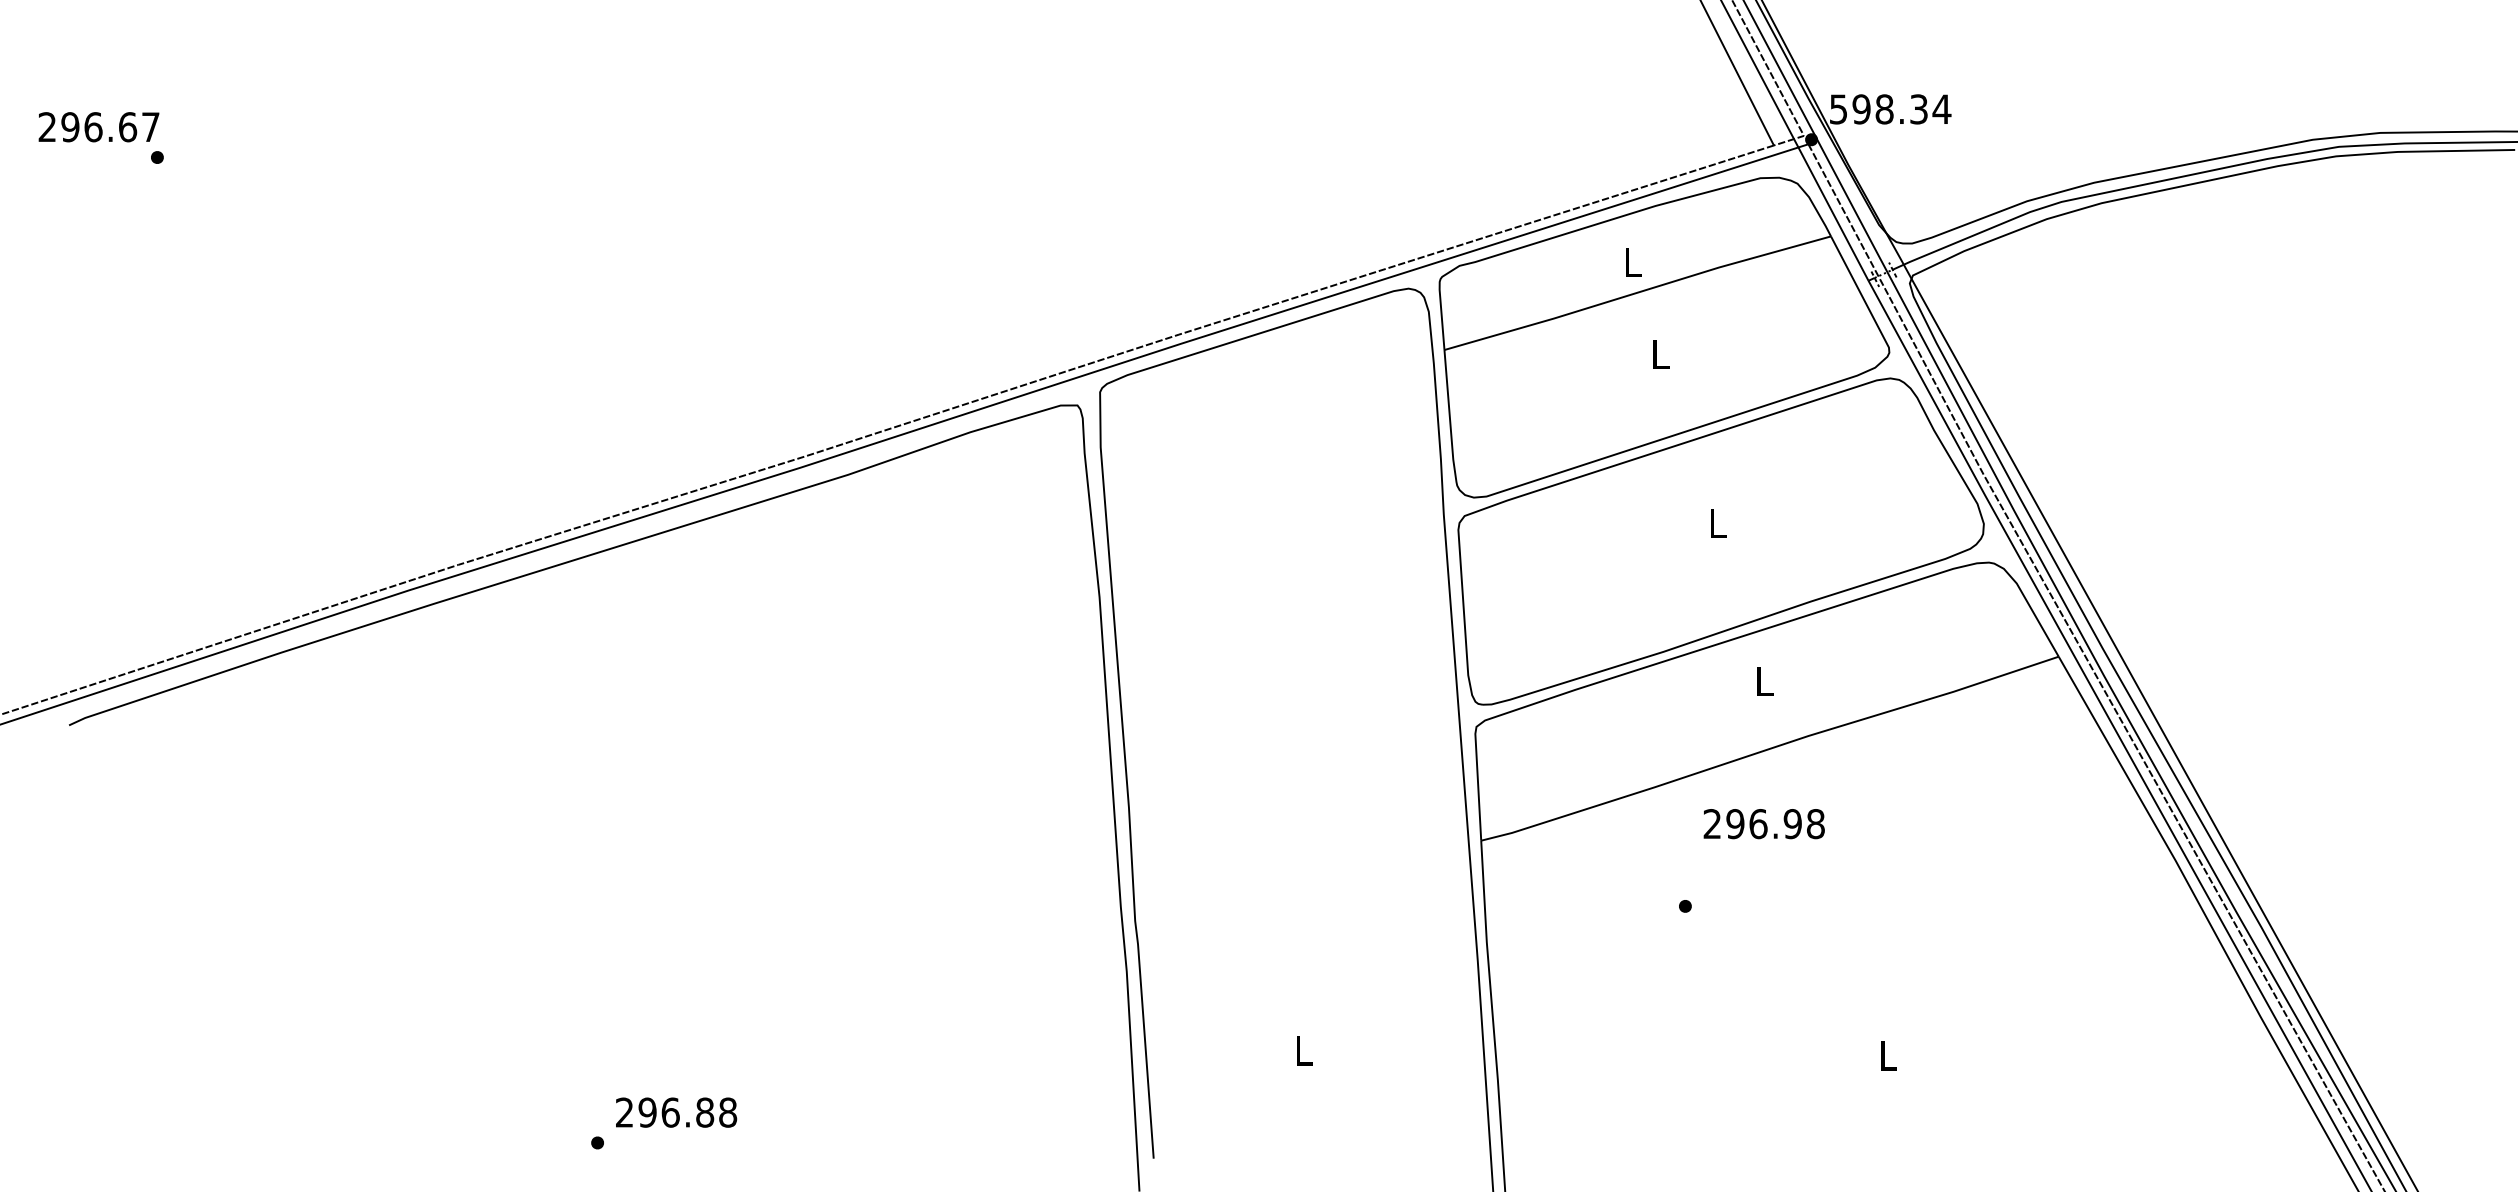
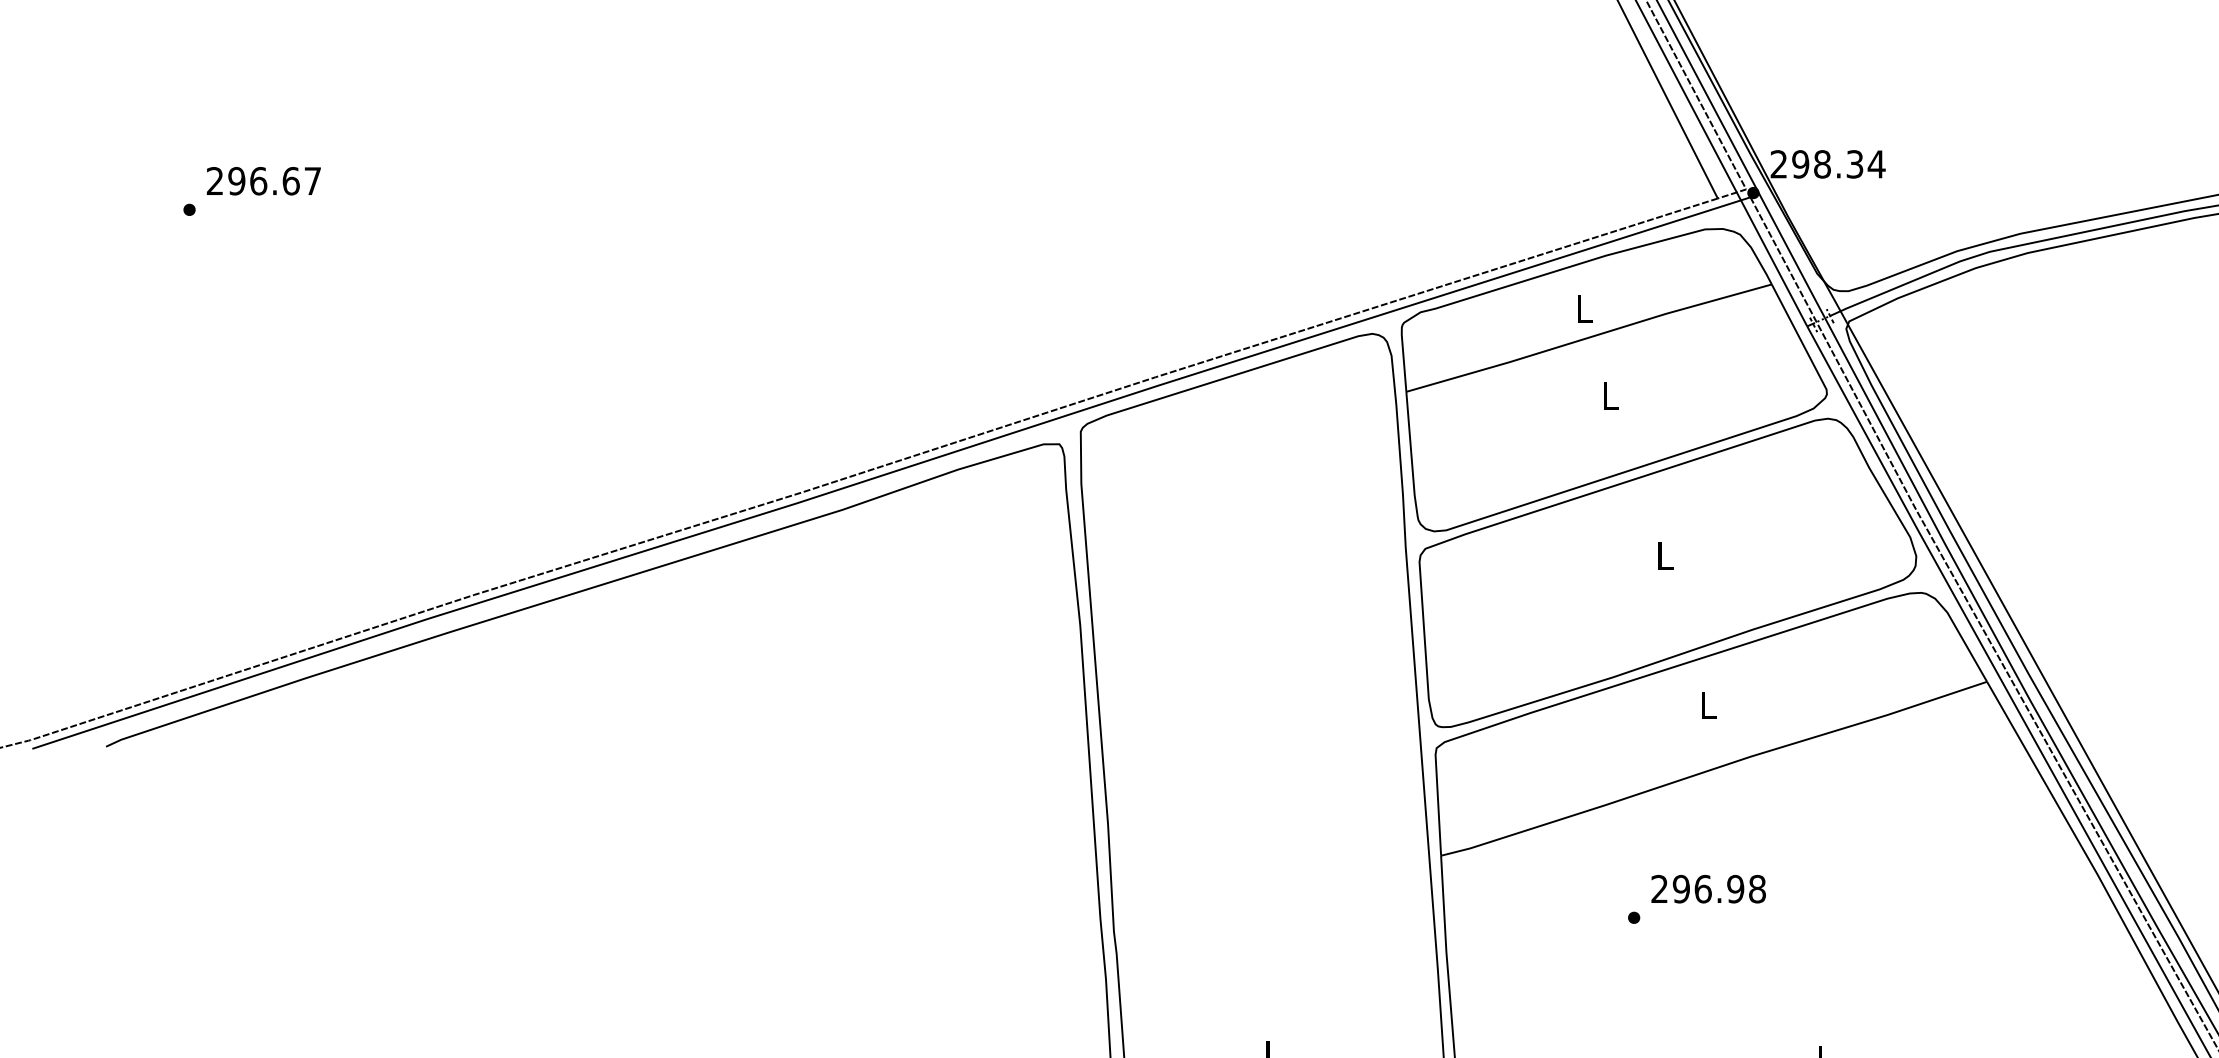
text: (1838, 109) -> (1778, 164), 598.34 -> 298.34
text: (98, 127) -> (263, 181), moved
text: (1763, 824) -> (1707, 889), moved

